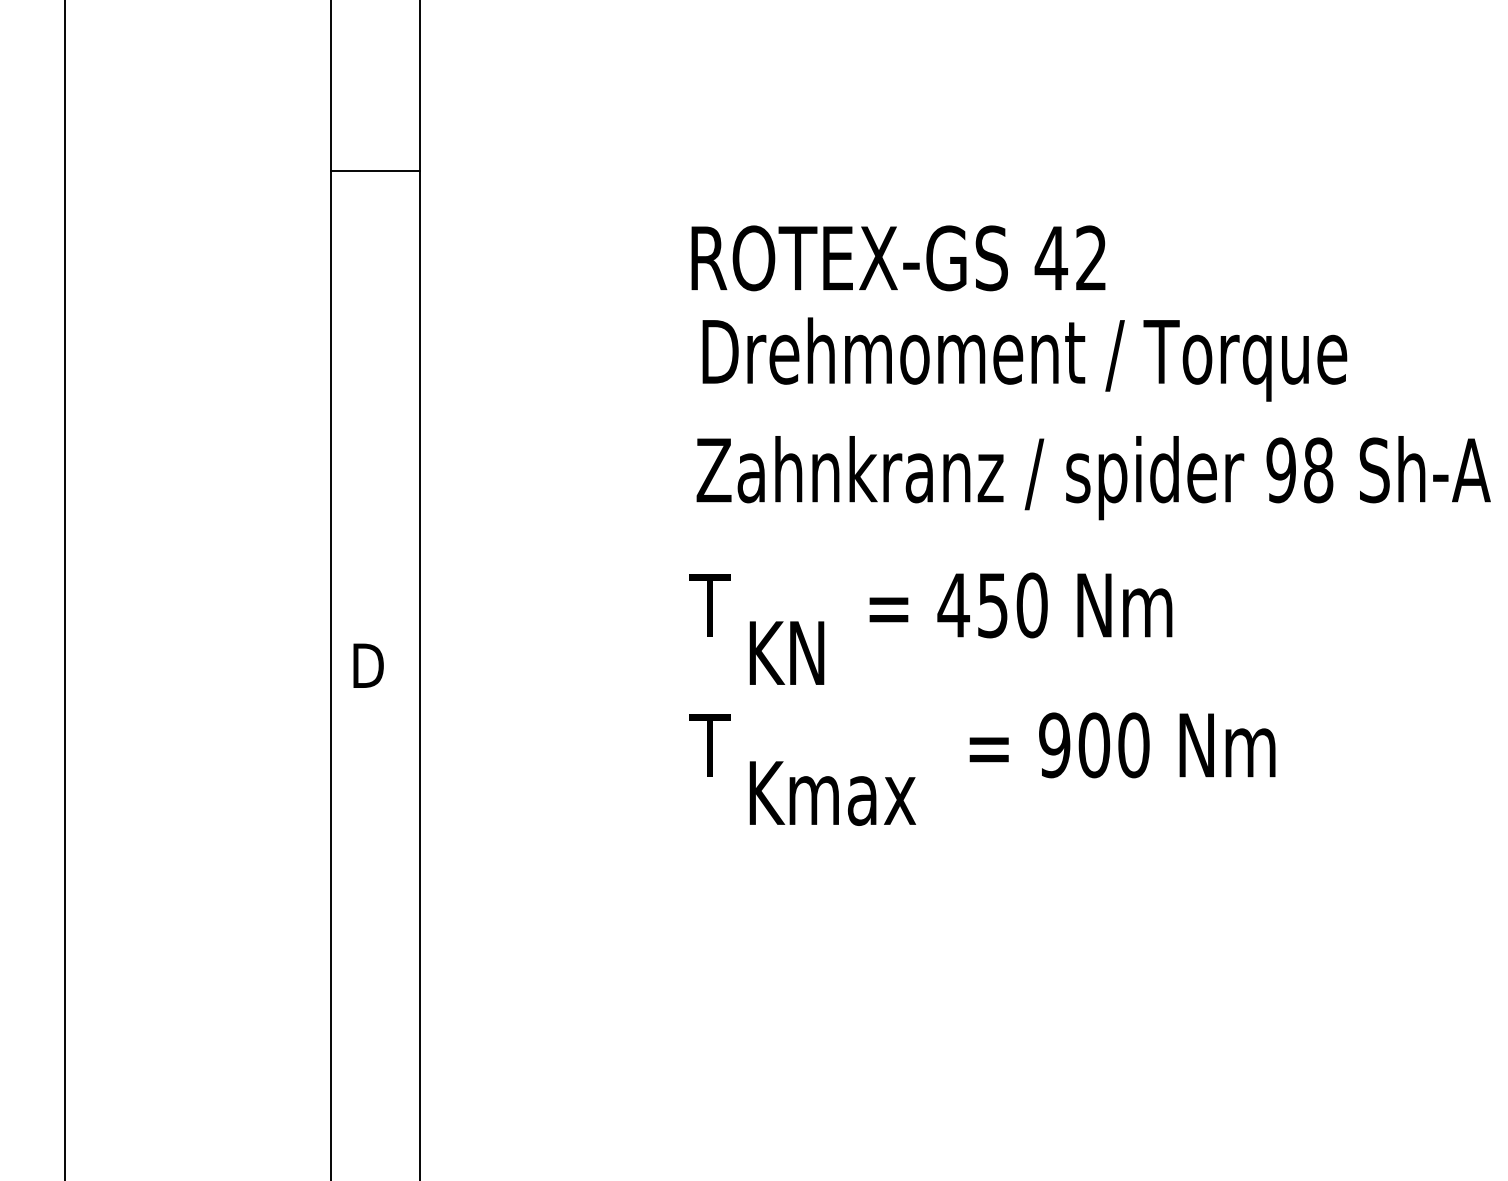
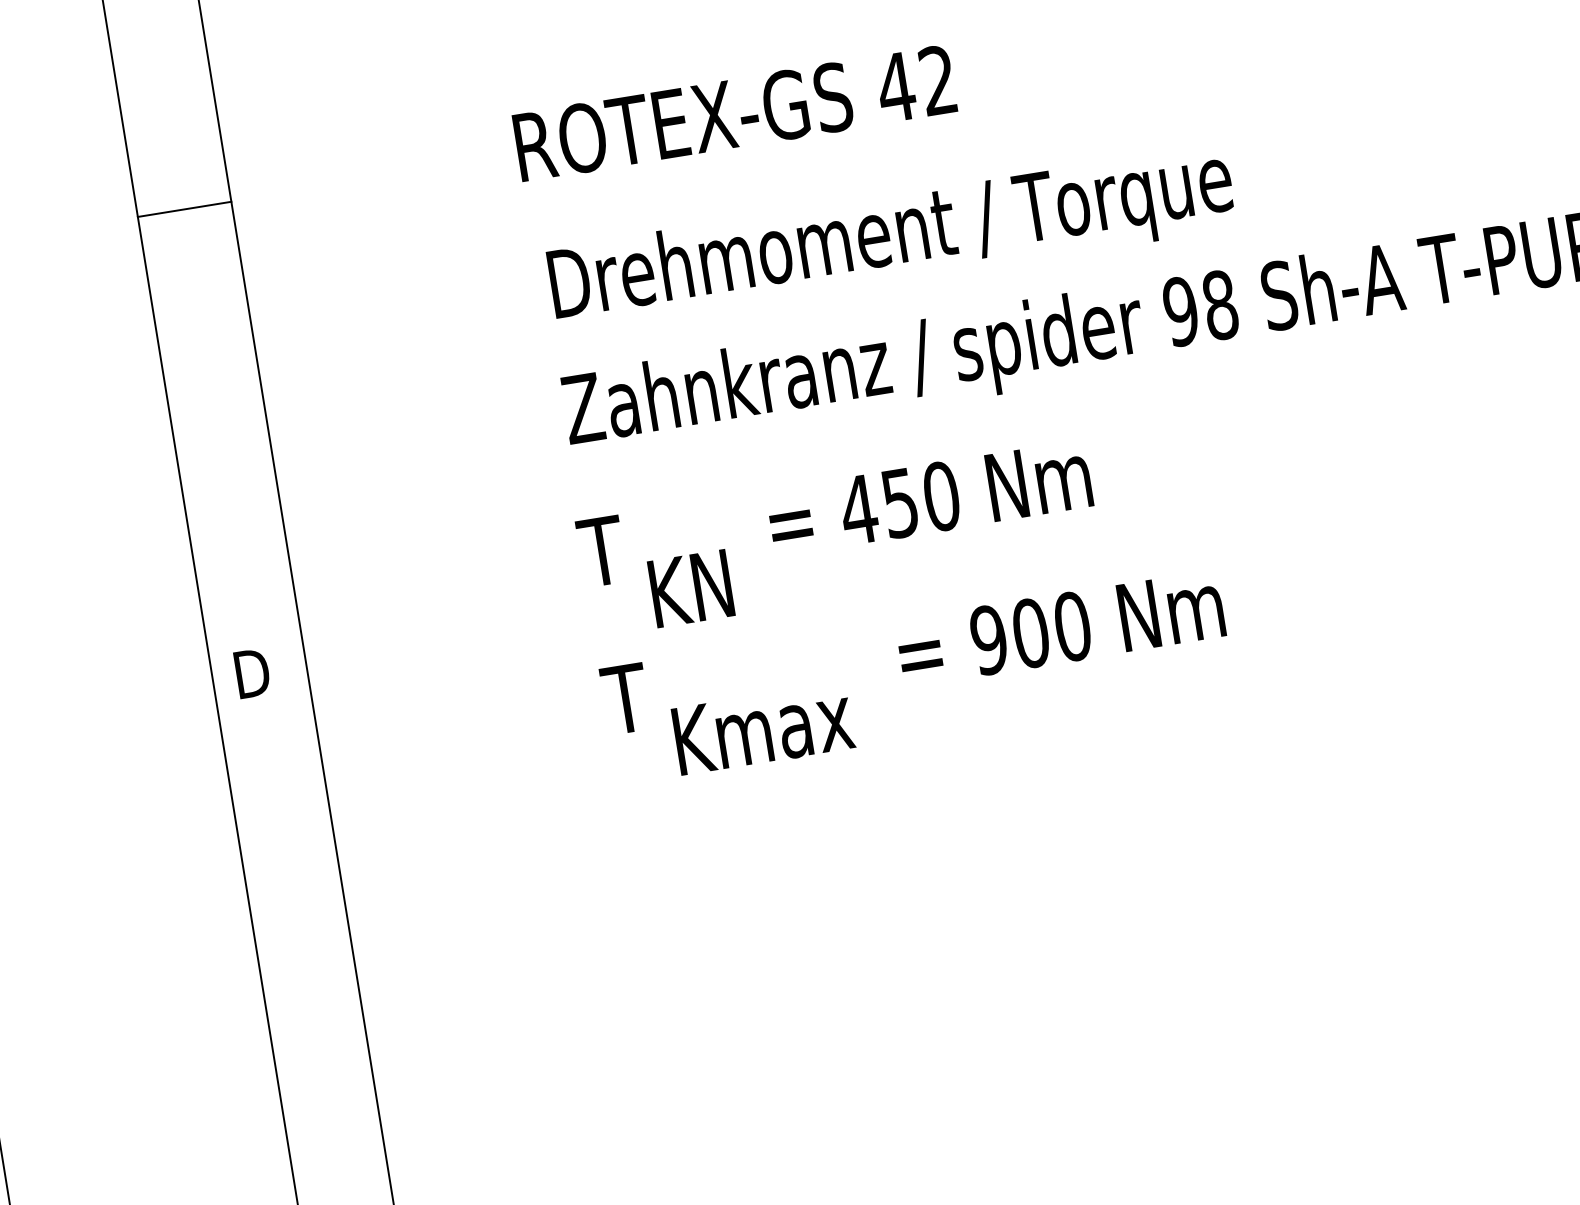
line: (374, 170) -> (183, 209), moved
text: (898, 258) -> (734, 113), moved

